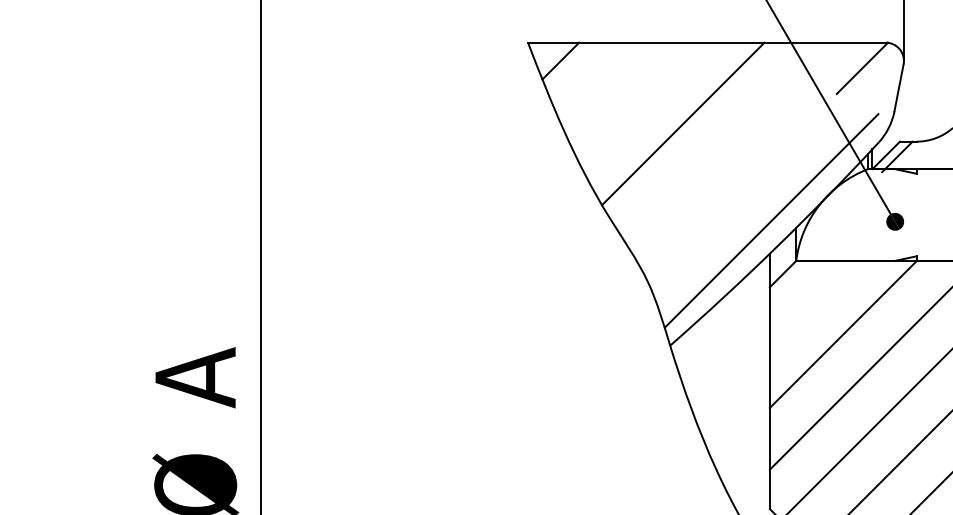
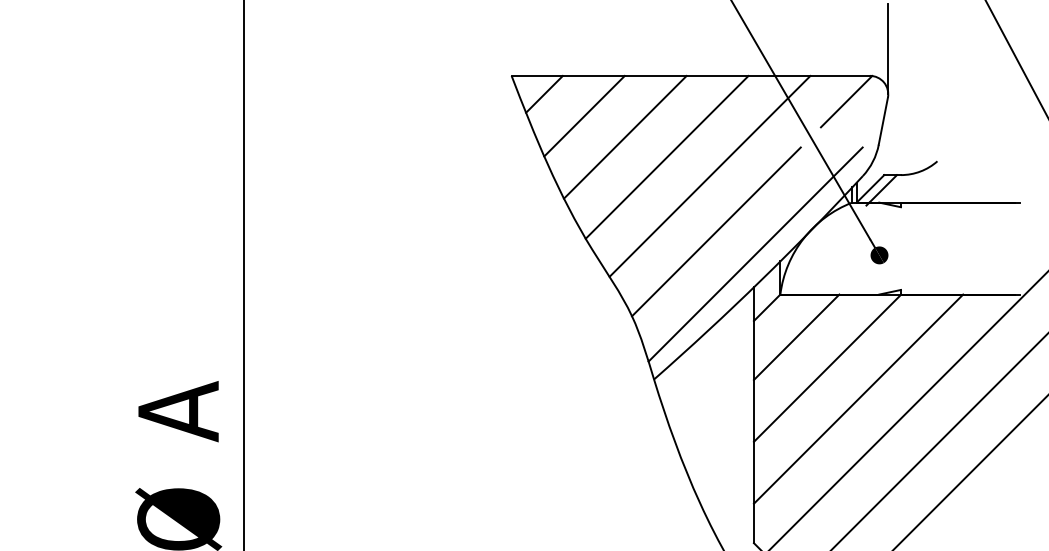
line: (600, 82) -> (584, 115), added
line: (641, 103) -> (625, 136), added
line: (725, 142) -> (709, 175), added
line: (732, 197) -> (716, 231), added
line: (812, 303) -> (796, 337), added

